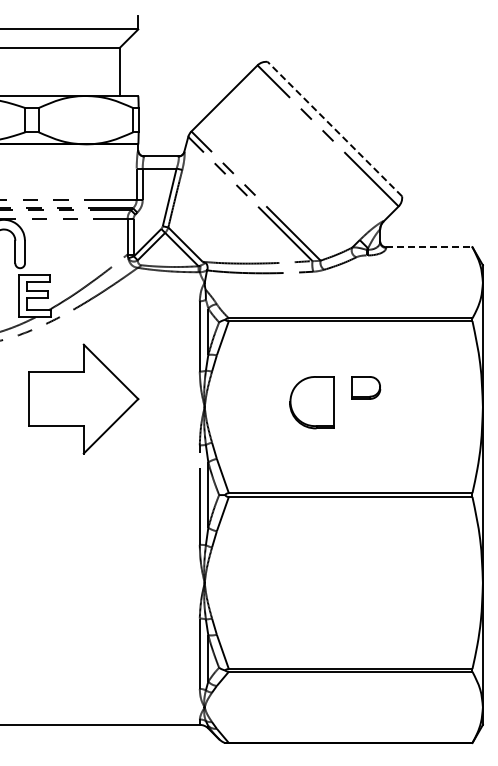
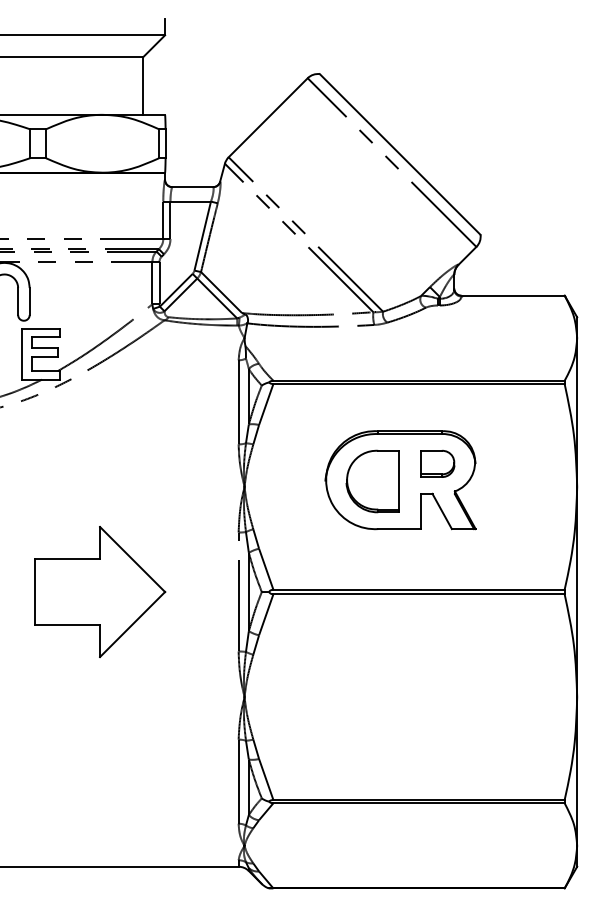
line: (334, 128) -> (399, 153), dashed -> solid
line: (429, 247) -> (513, 295), dashed -> solid
part: (83, 398) -> (99, 591), moved
part: (335, 401) -> (400, 480), added

